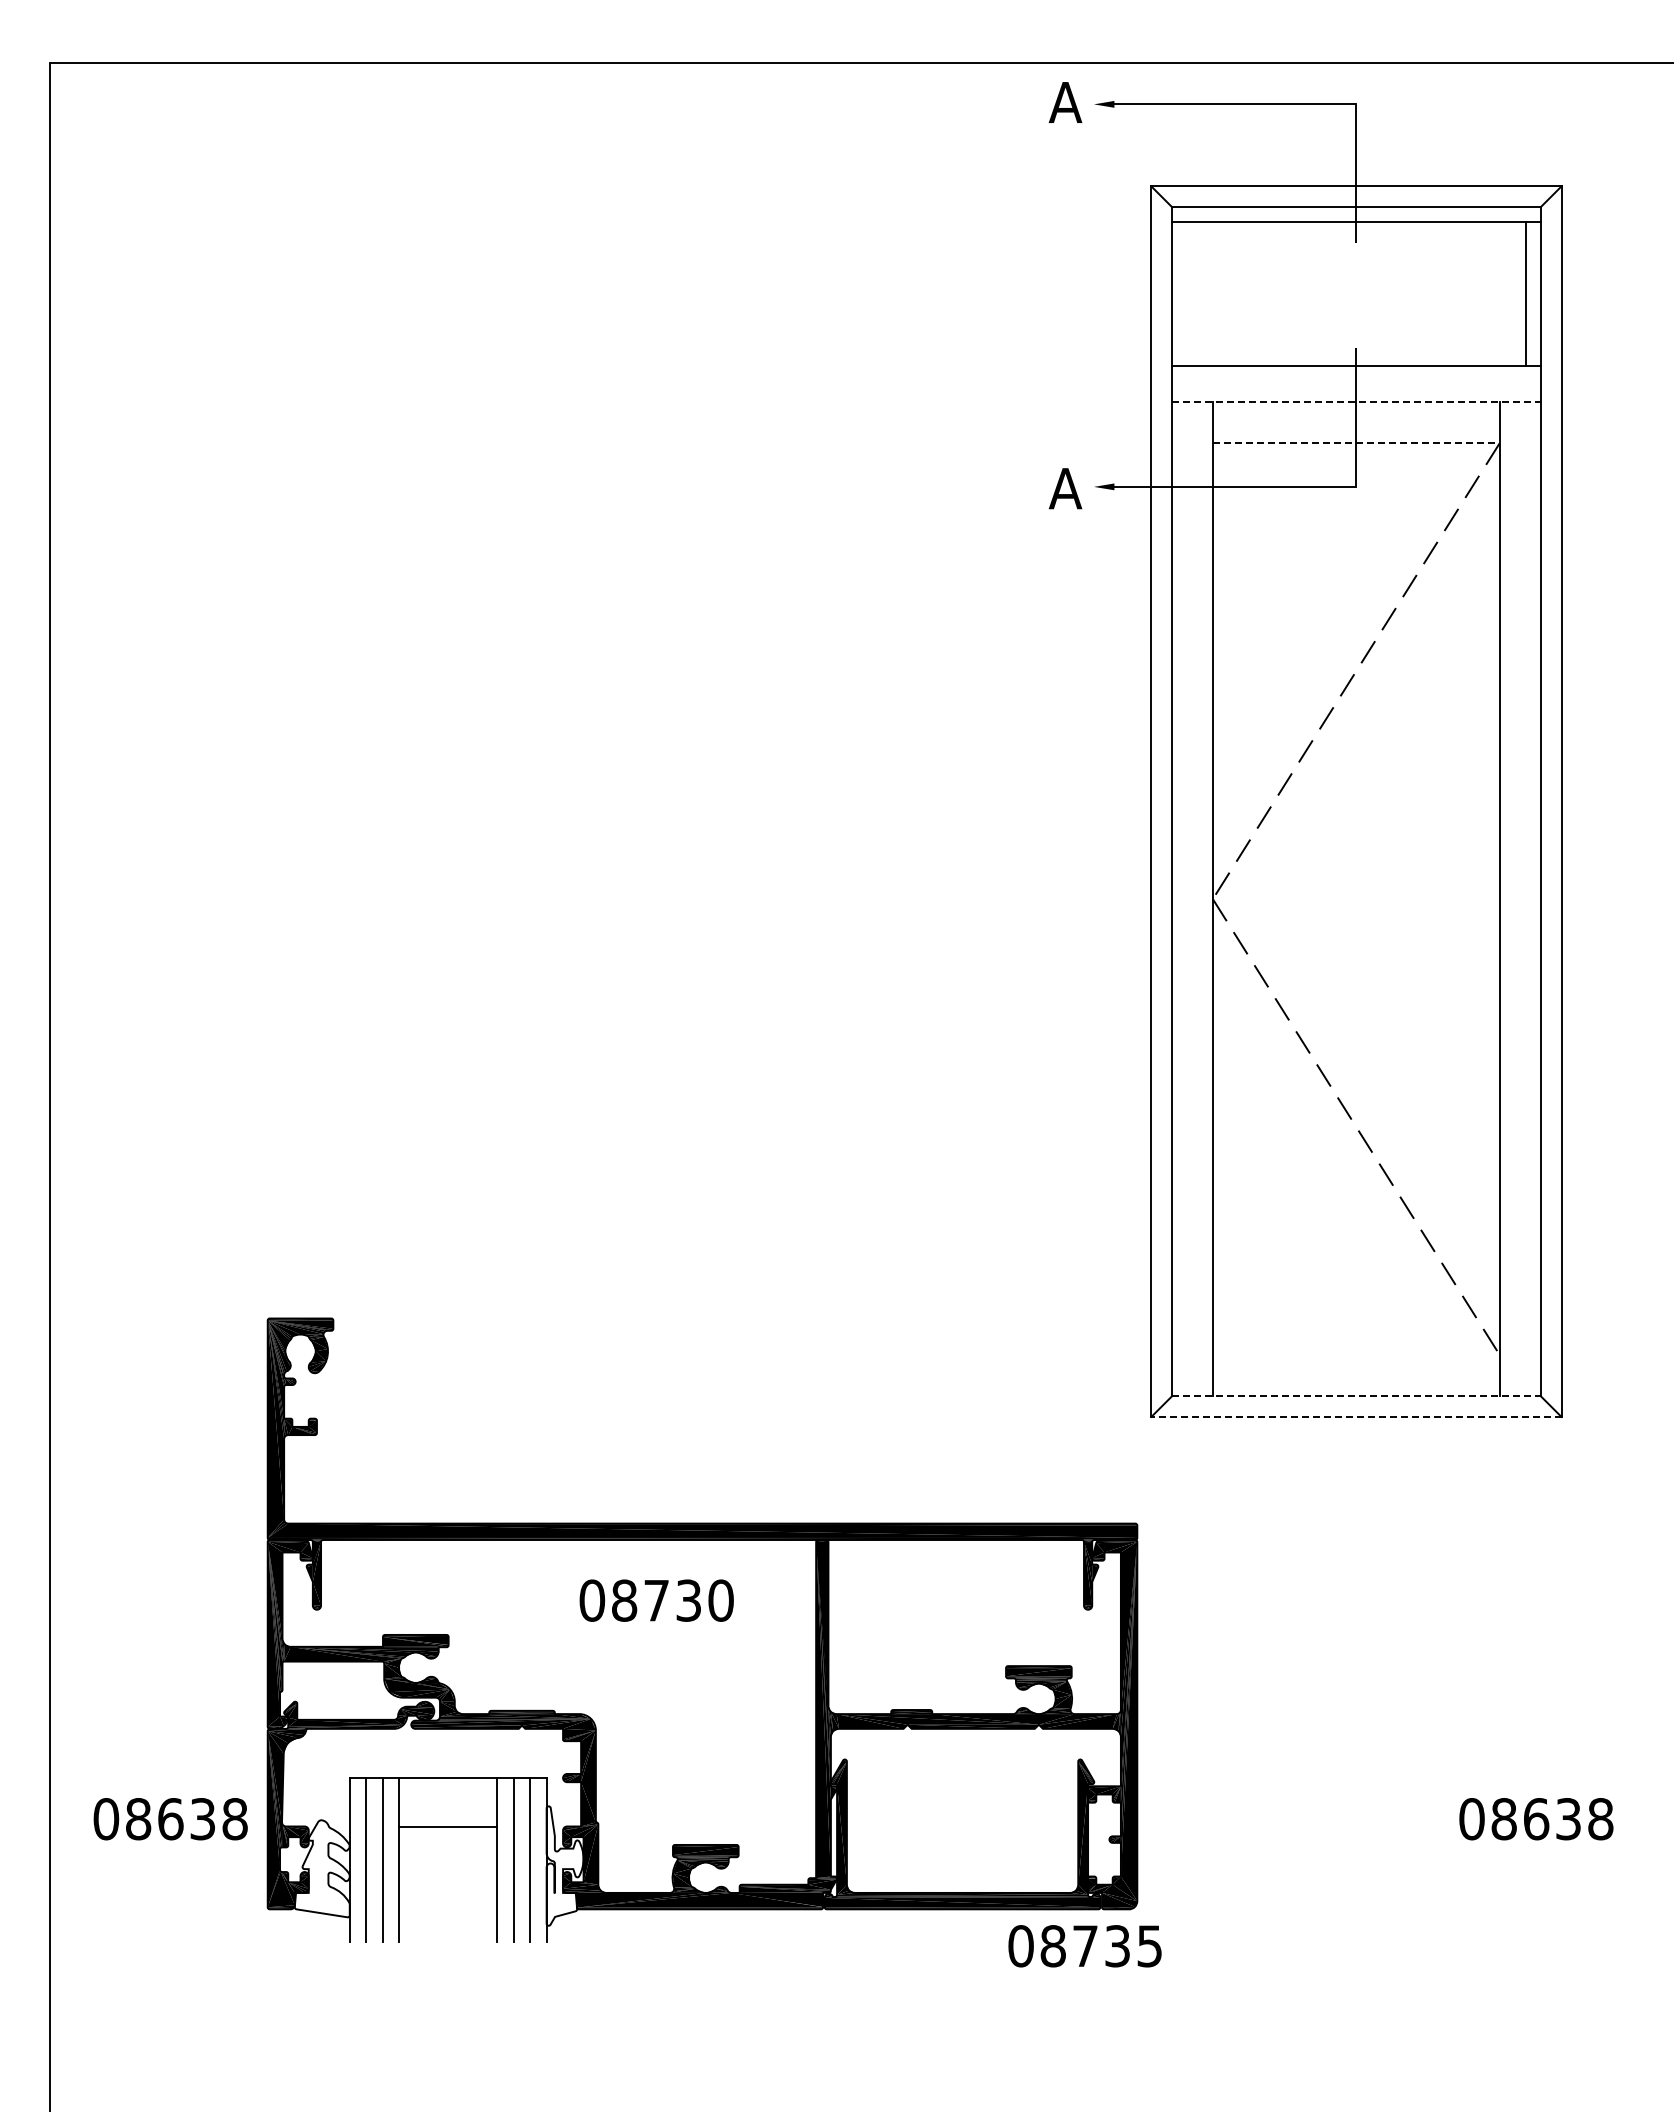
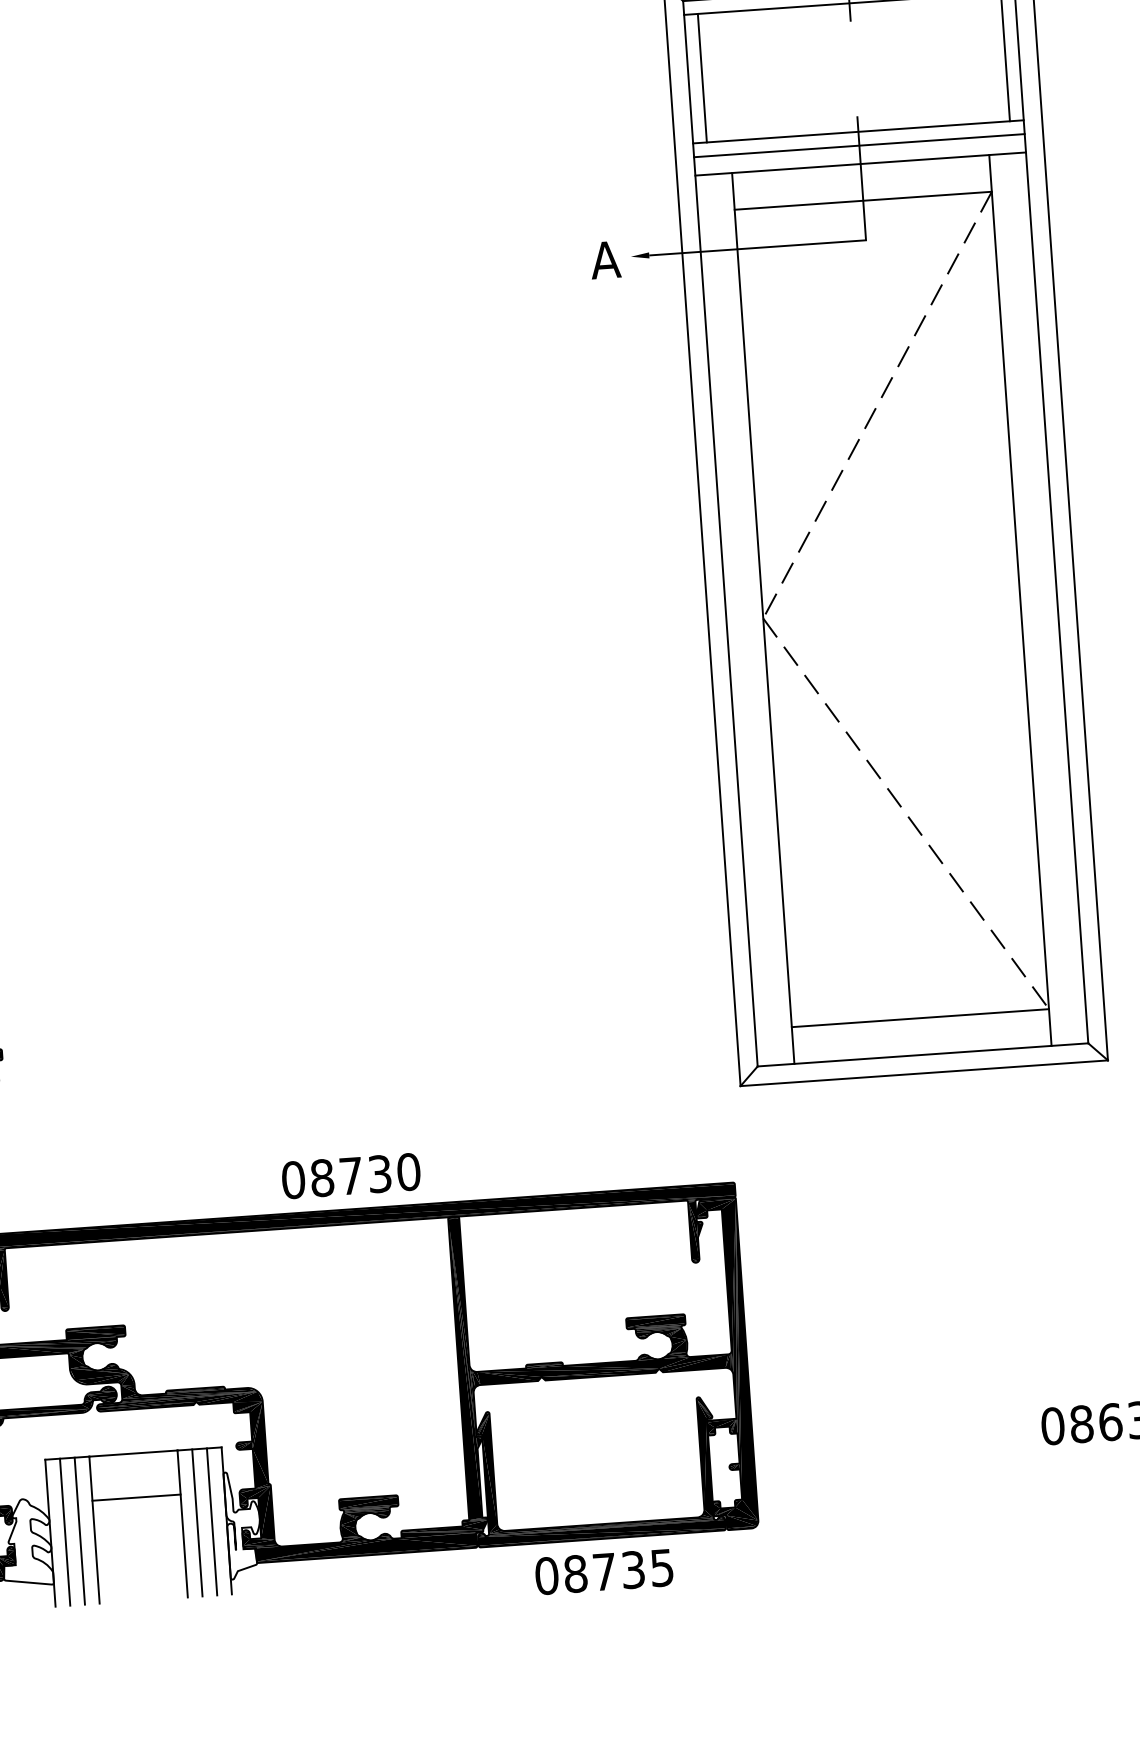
line: (1187, 293) -> (702, 77), added
line: (1356, 381) -> (859, 145), added
line: (1356, 401) -> (860, 163), dashed -> solid
line: (1356, 442) -> (863, 200), dashed -> solid
line: (1356, 1355) -> (920, 1018), added
line: (1356, 1396) -> (923, 1054), dashed -> solid
line: (1355, 1416) -> (923, 1072), dashed -> solid
text: (656, 1600) -> (351, 1175), moved
text: (1084, 1946) -> (603, 1572), moved

